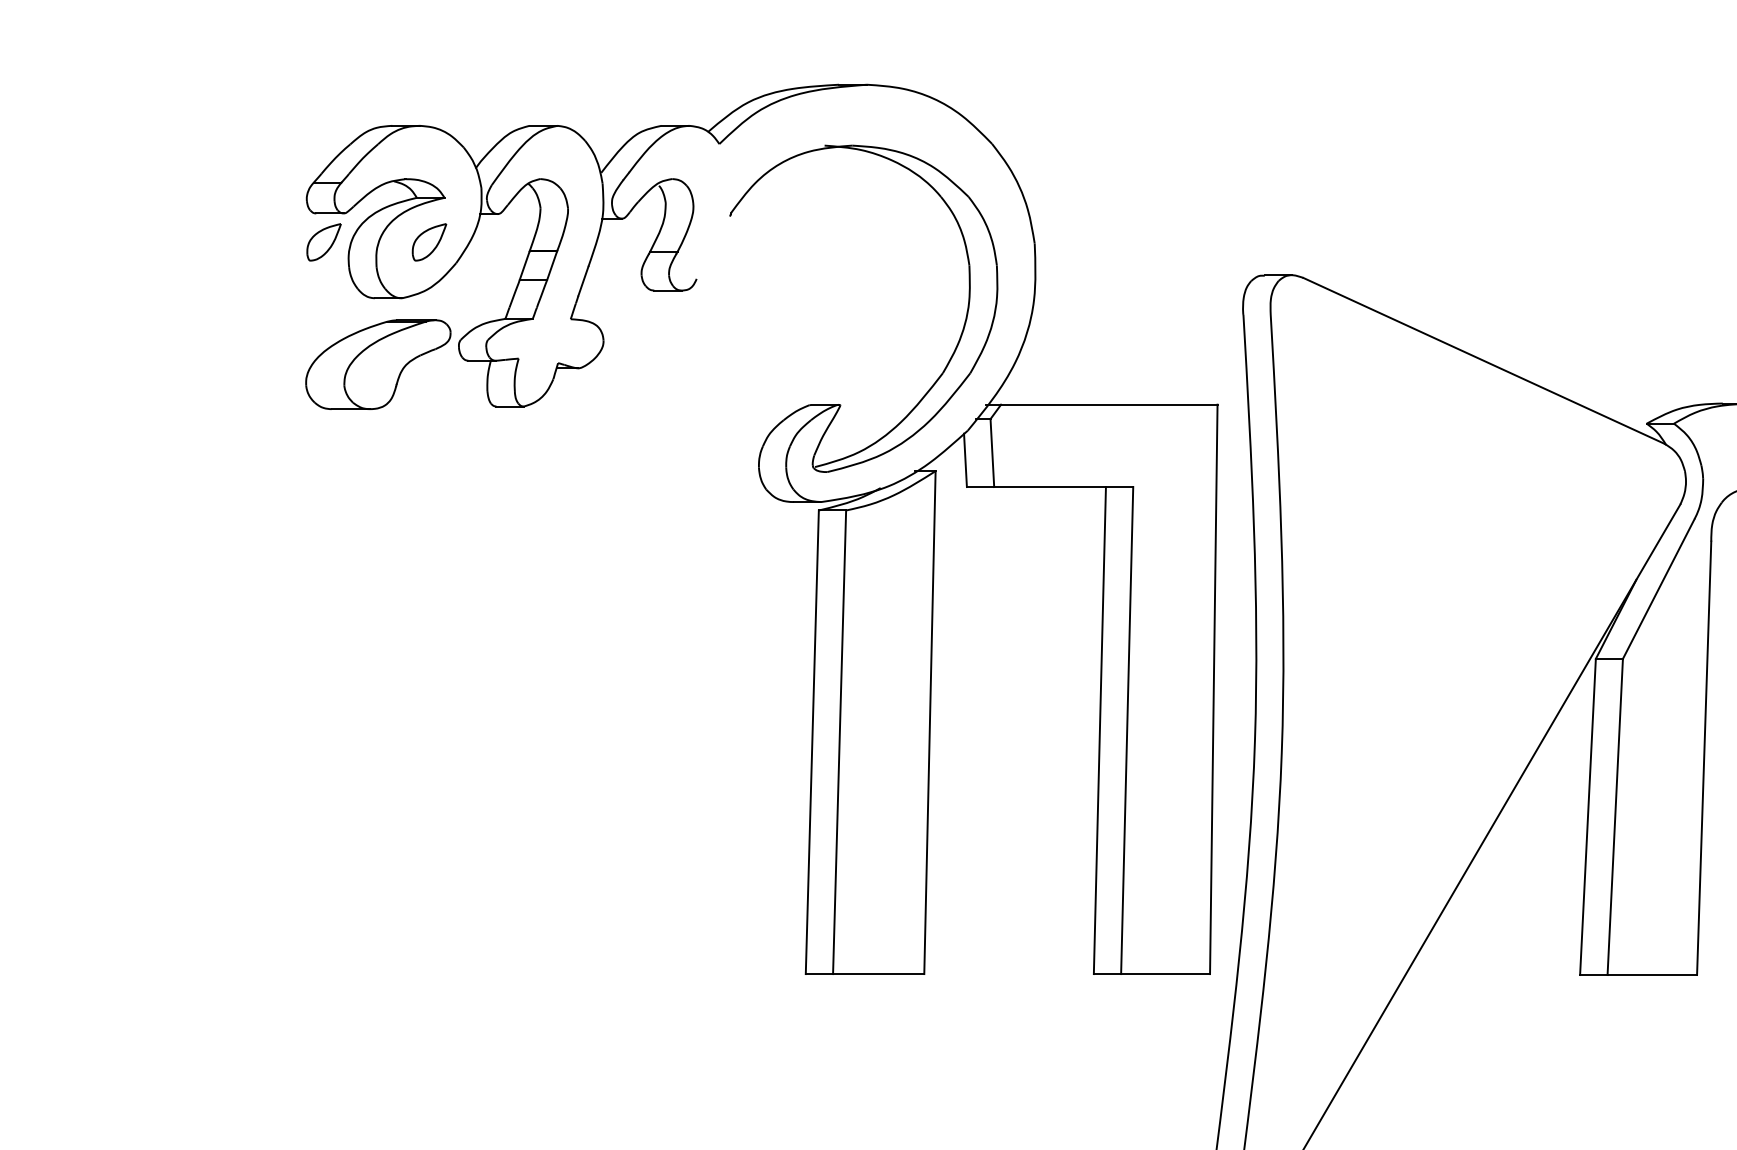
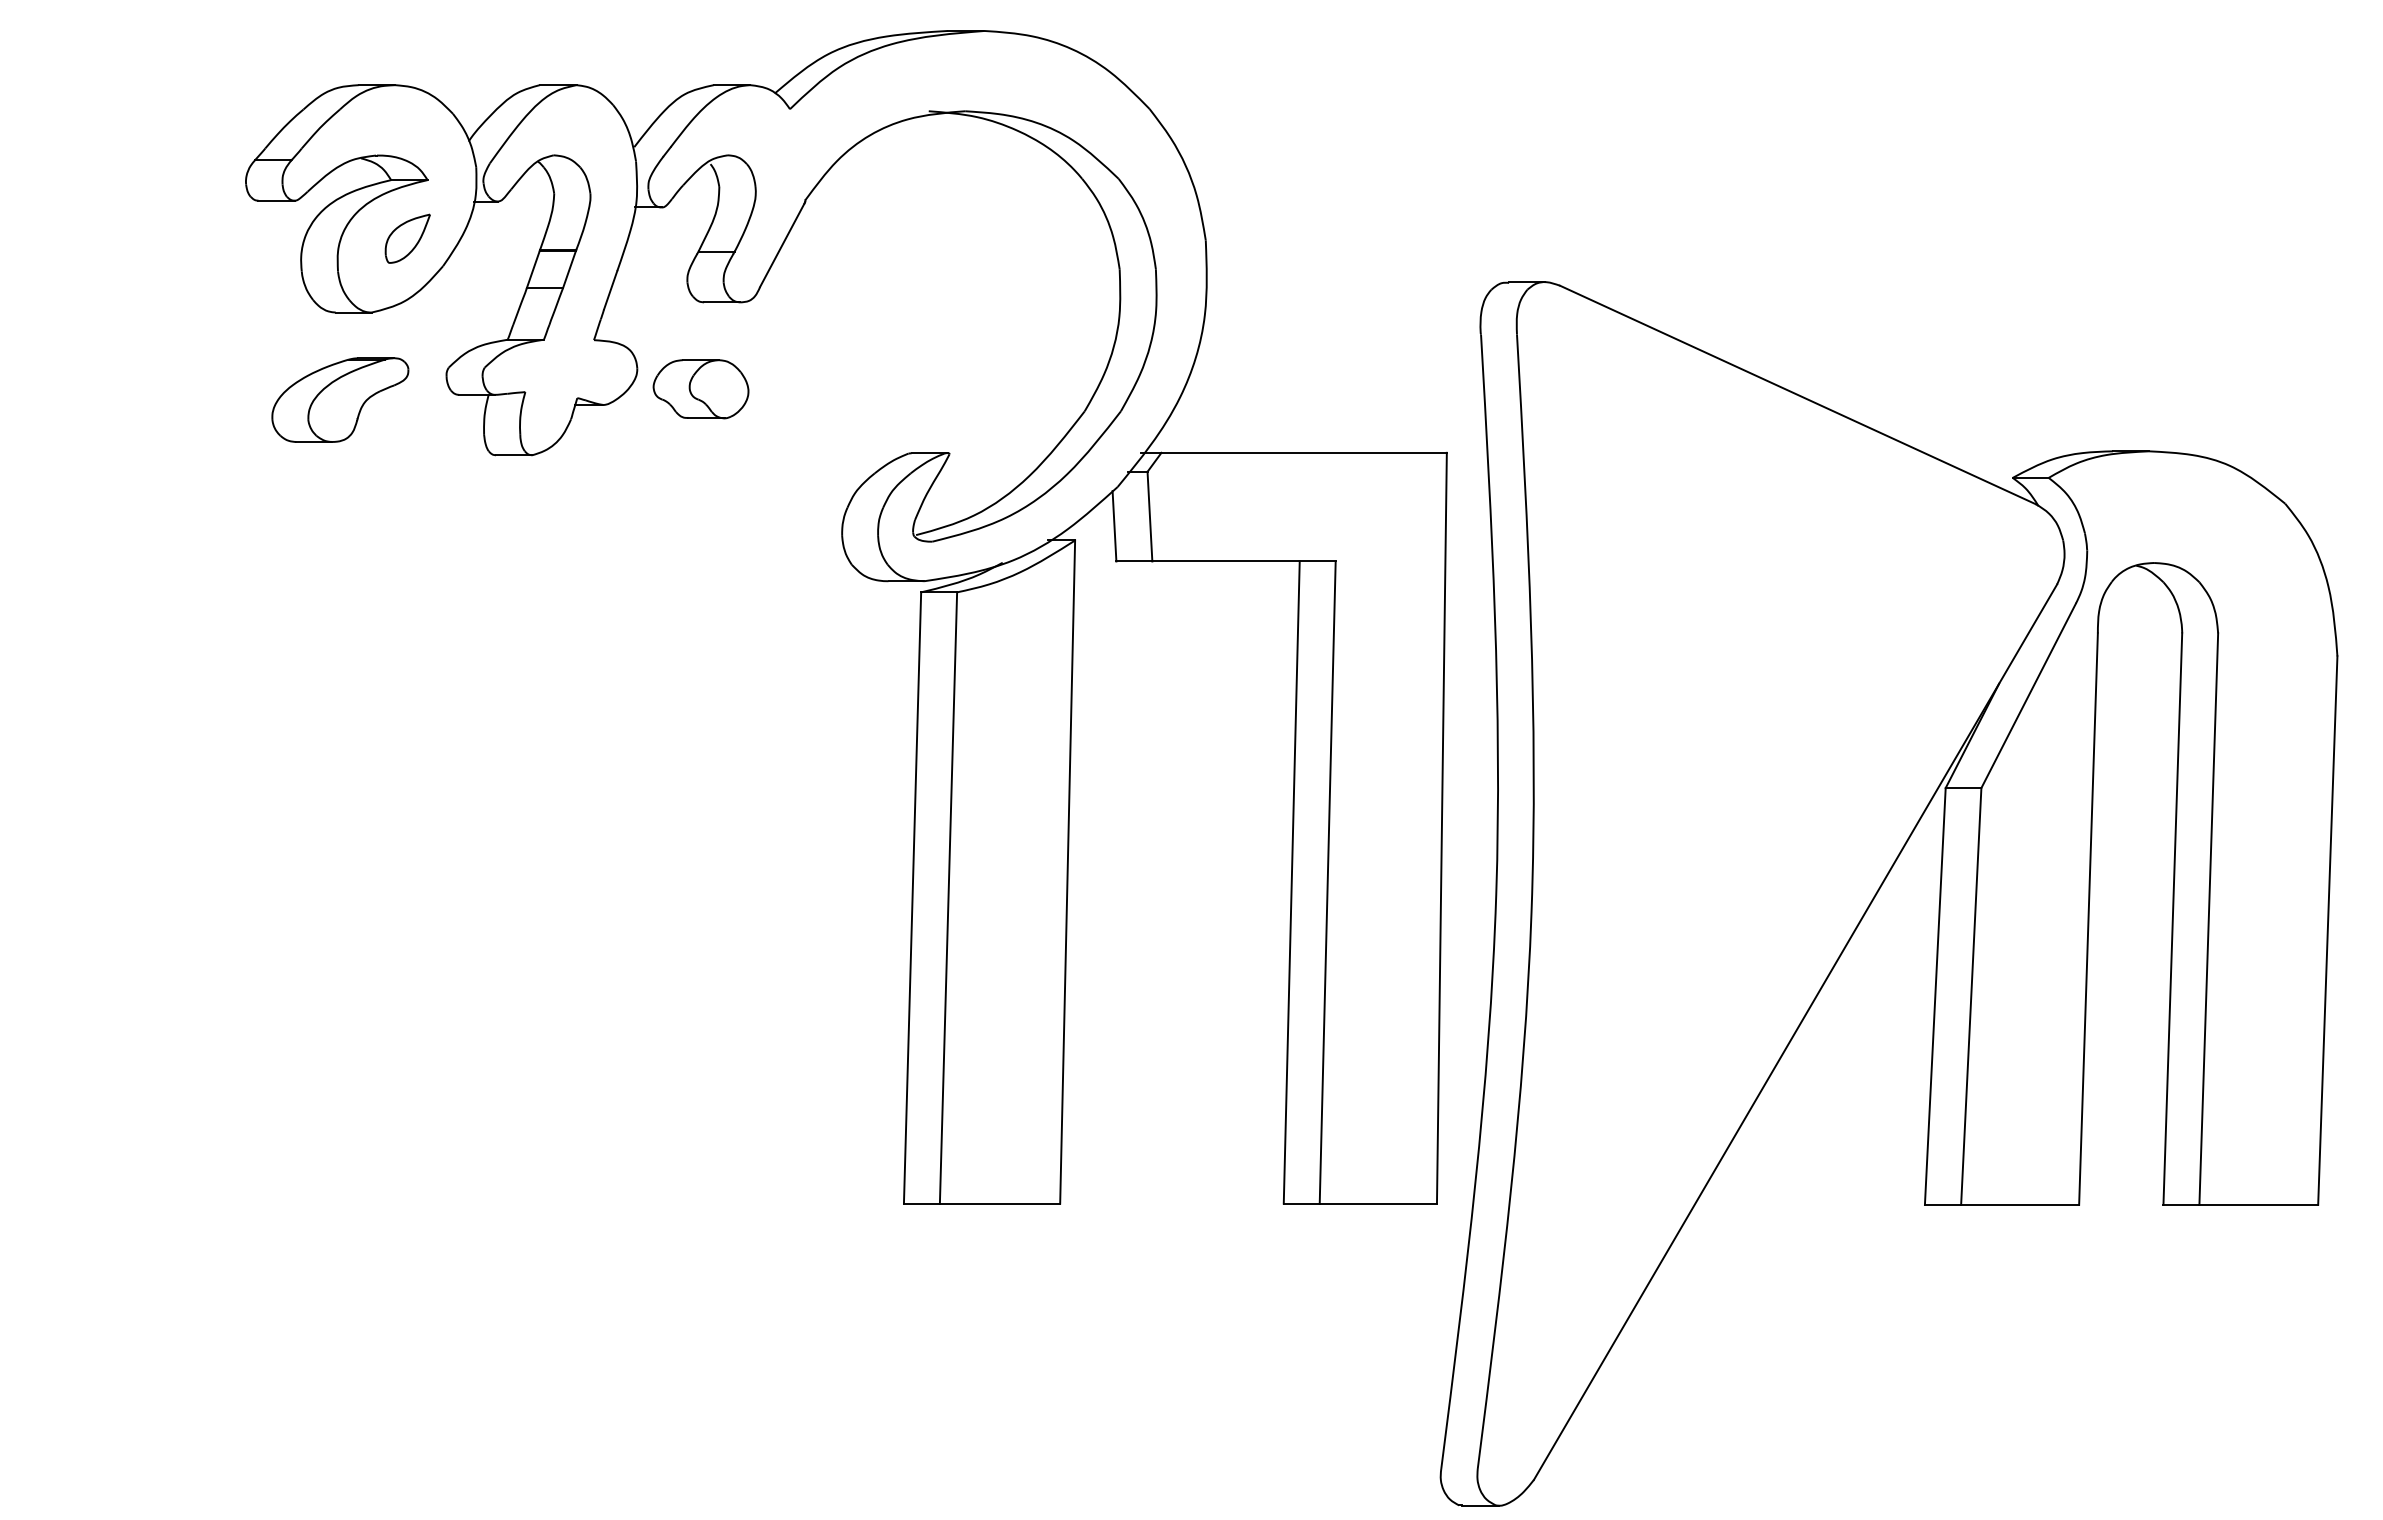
part: (323, 242) -> (268, 238), removed
line: (713, 246) -> (782, 244), added
part: (651, 356) -> (700, 389), added
part: (378, 364) -> (340, 399), size x0.71

